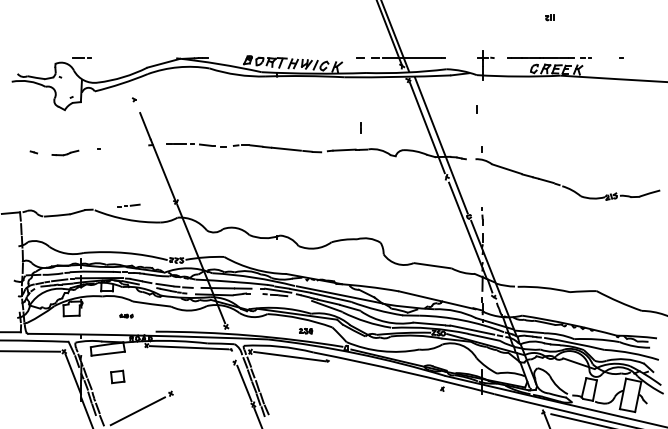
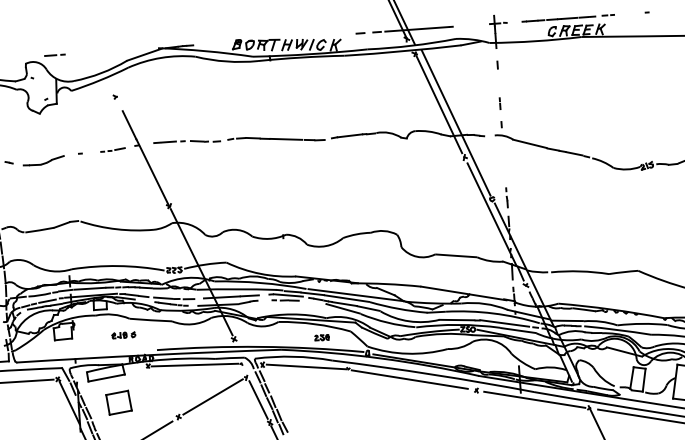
line: (476, 109) -> (497, 64), moved
line: (360, 127) -> (499, 103), moved
part: (65, 152) -> (43, 160), size x1.43
part: (128, 205) -> (112, 149), moved
part: (126, 315) -> (123, 334), size x1.67
line: (382, 374) -> (409, 379), added
part: (117, 376) -> (118, 402), size x1.67
line: (203, 377) -> (213, 396), added
line: (494, 400) -> (534, 399), added

